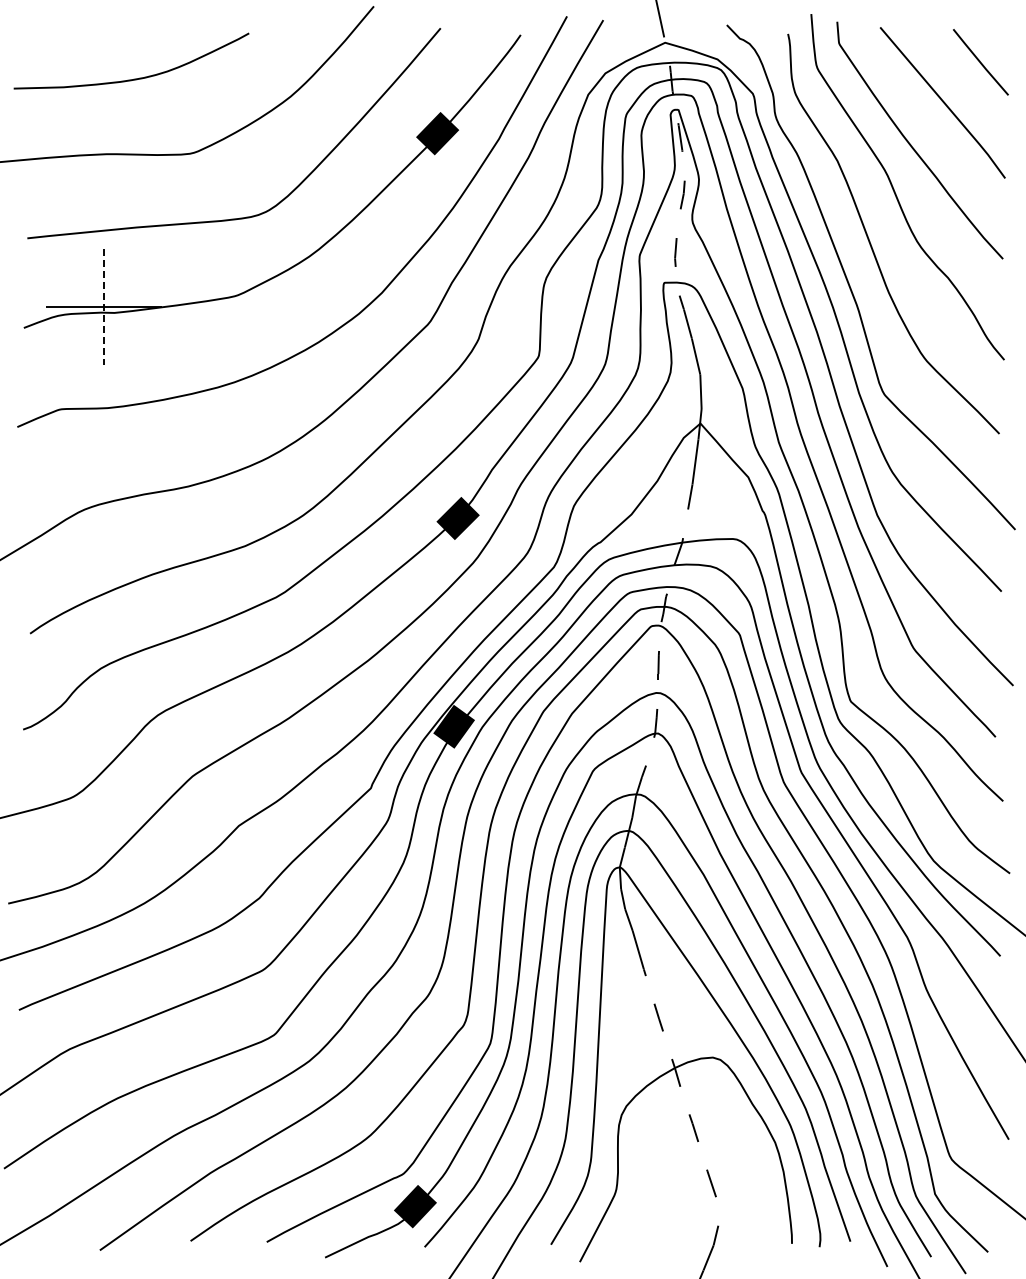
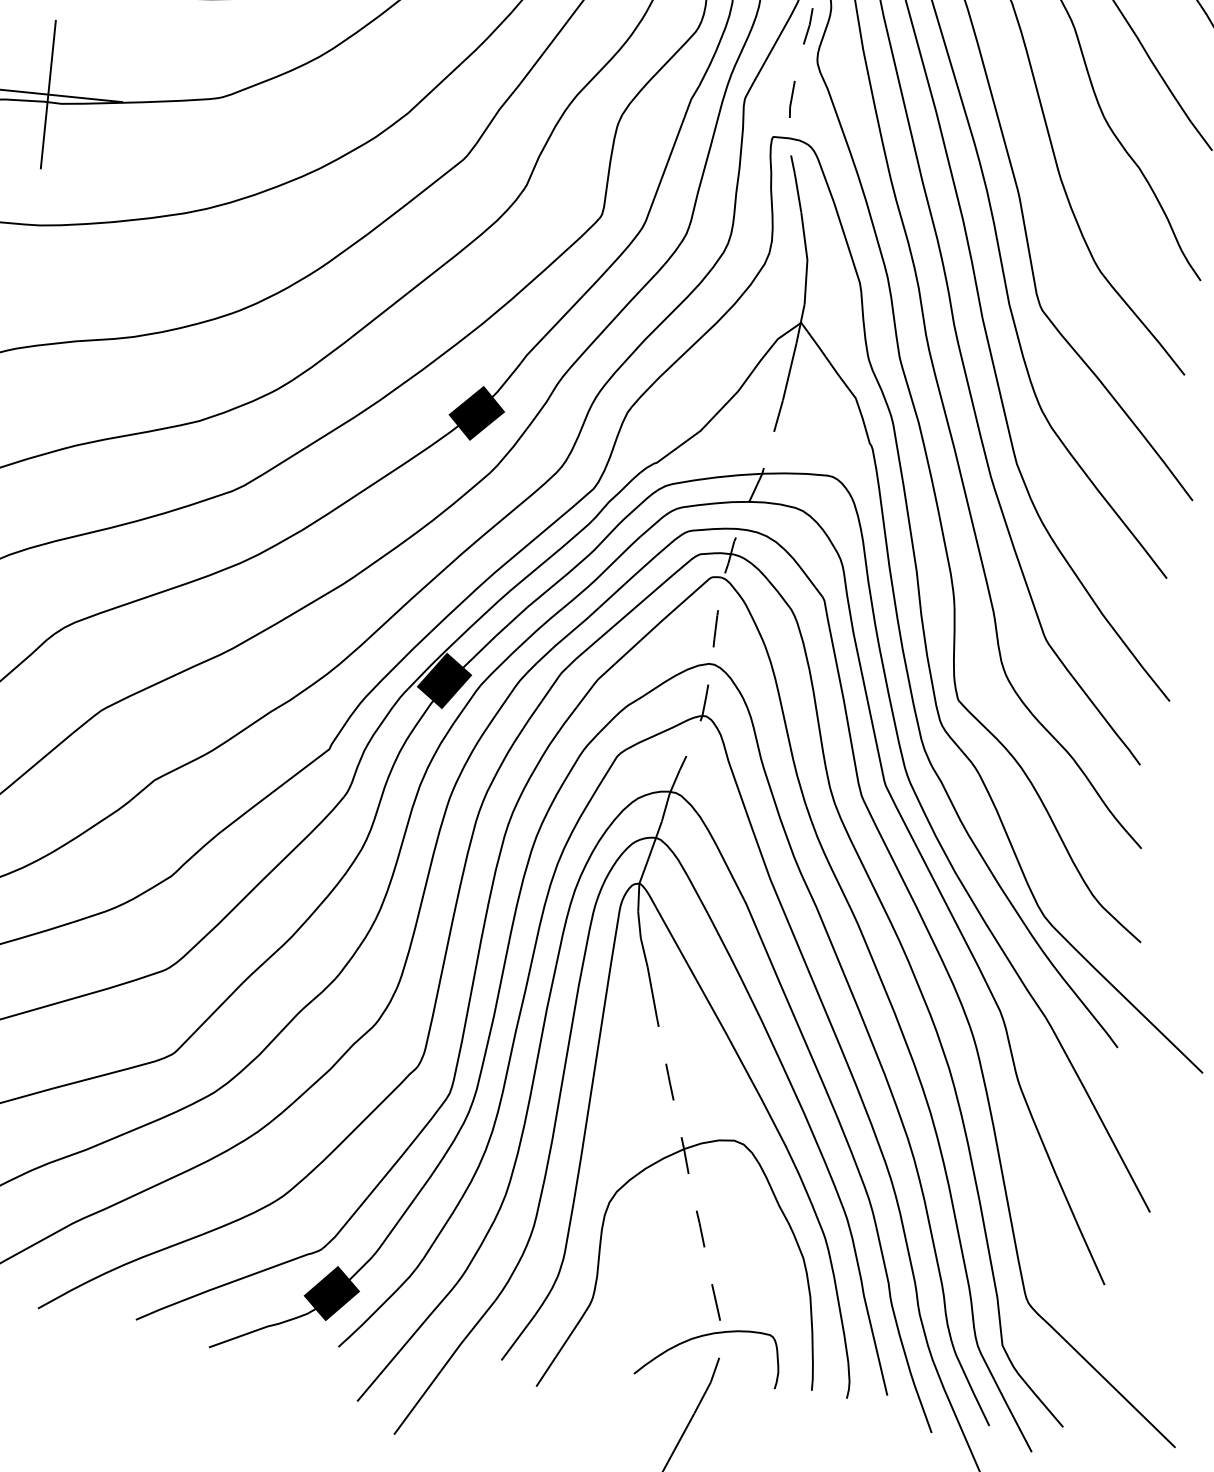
line: (103, 307) -> (47, 95), dashed -> solid
curve: (706, 1210) -> (706, 1336), added

